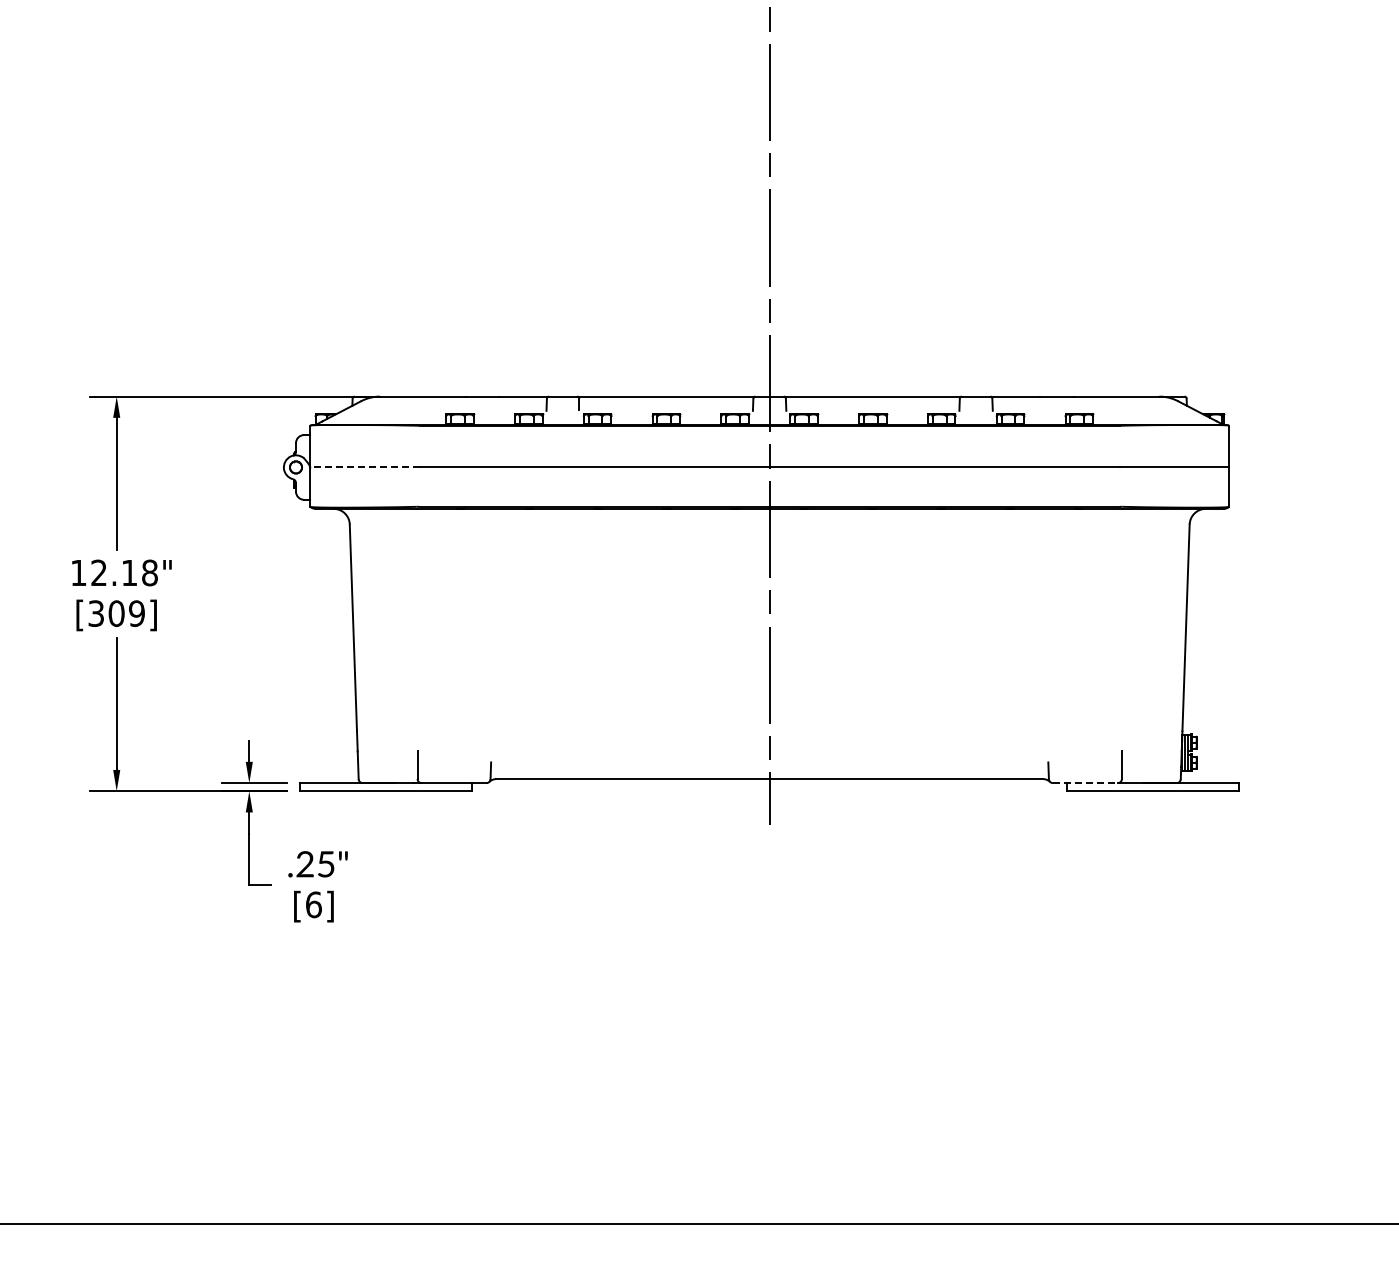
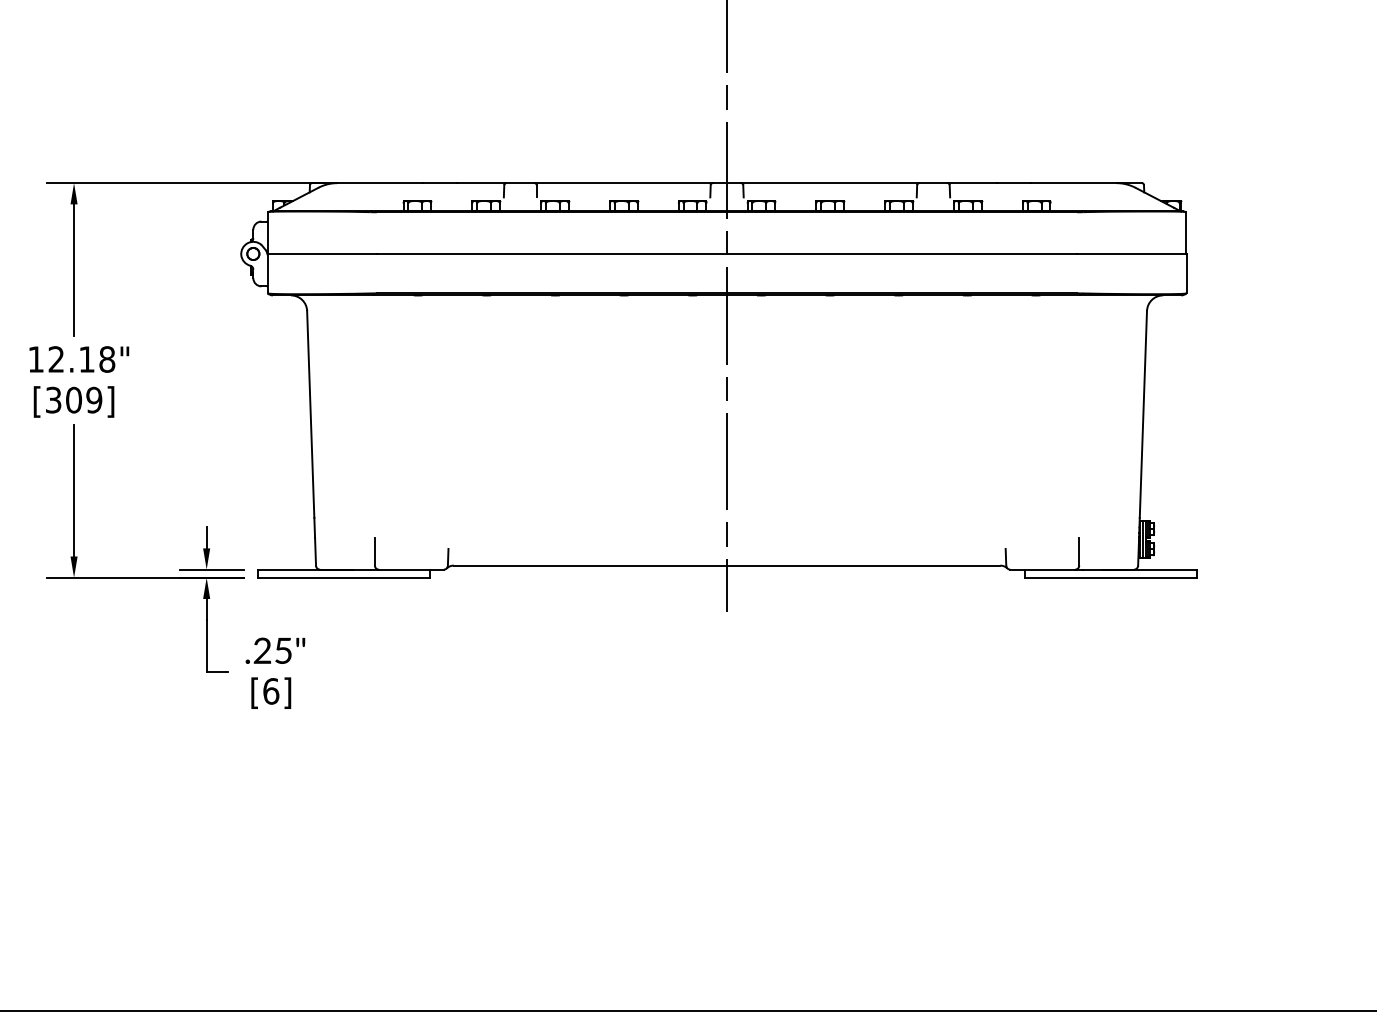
line: (364, 467) -> (321, 254), dashed -> solid
line: (1085, 783) -> (1042, 570), dashed -> solid

